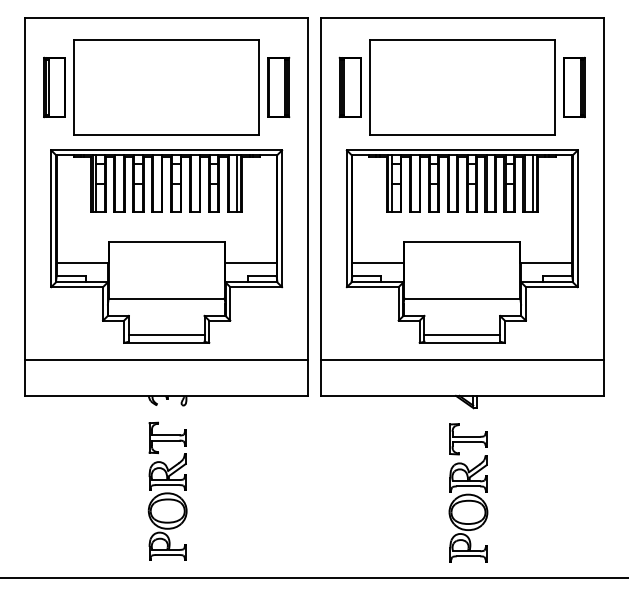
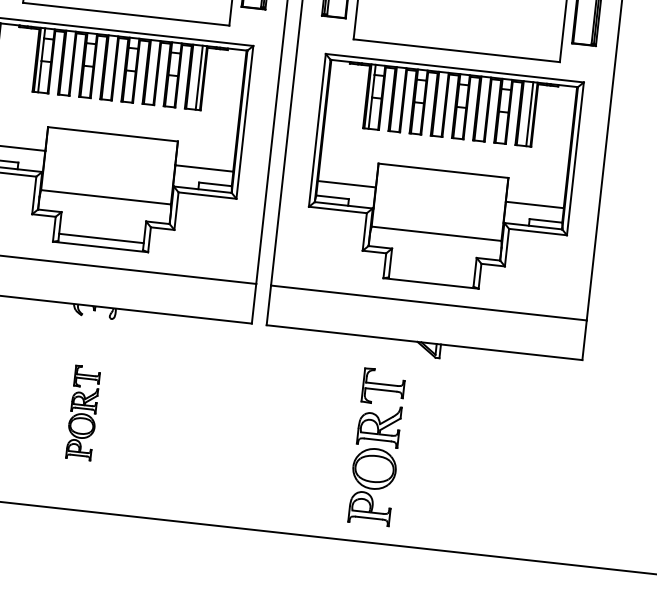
line: (462, 335) -> (432, 275), removed
part: (167, 490) -> (83, 412), size x0.6
part: (468, 492) -> (377, 446), moved

